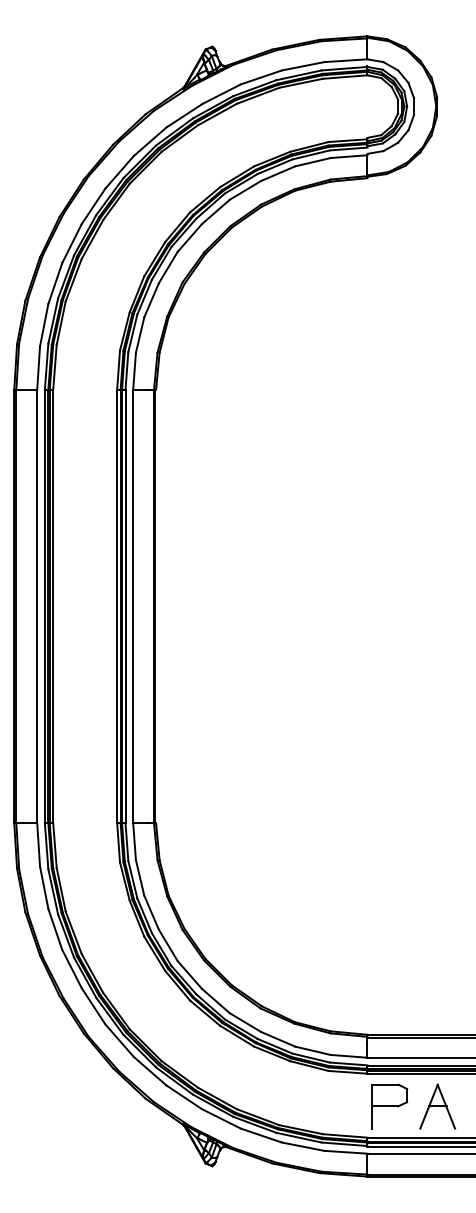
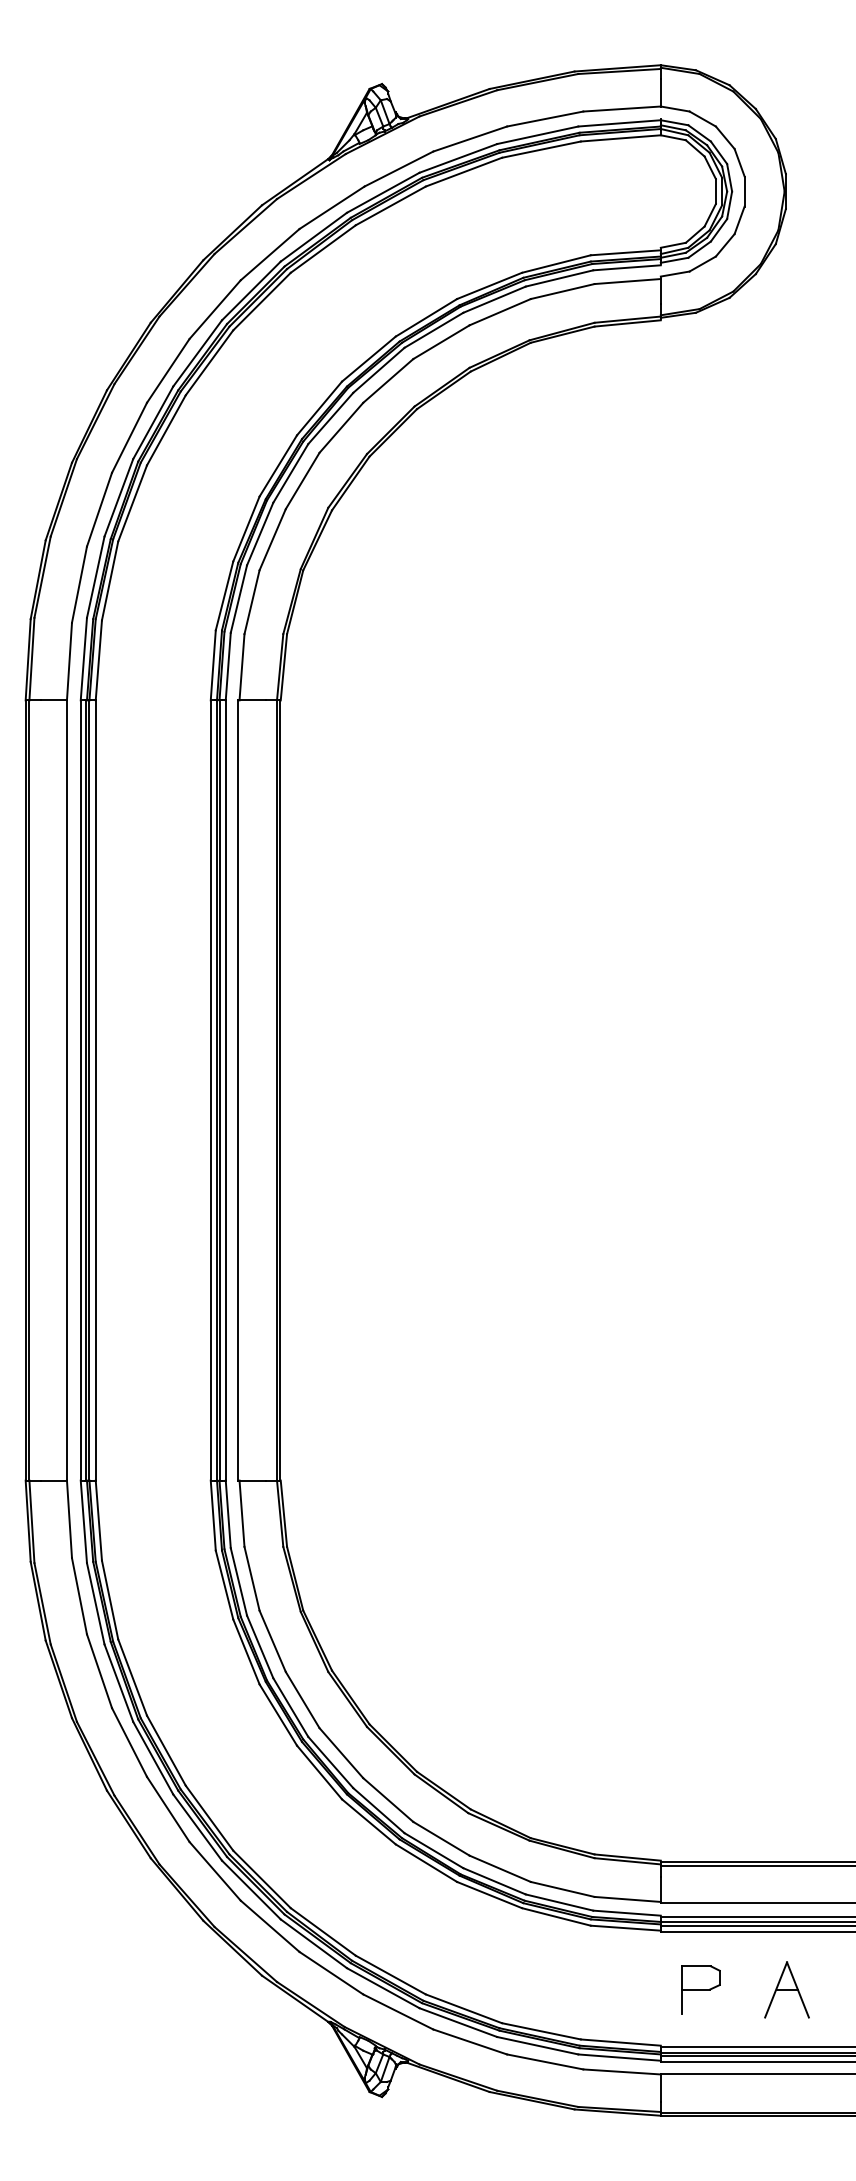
part: (389, 1106) -> (700, 1989), size x0.6
part: (437, 1106) -> (786, 1989), size x0.7

